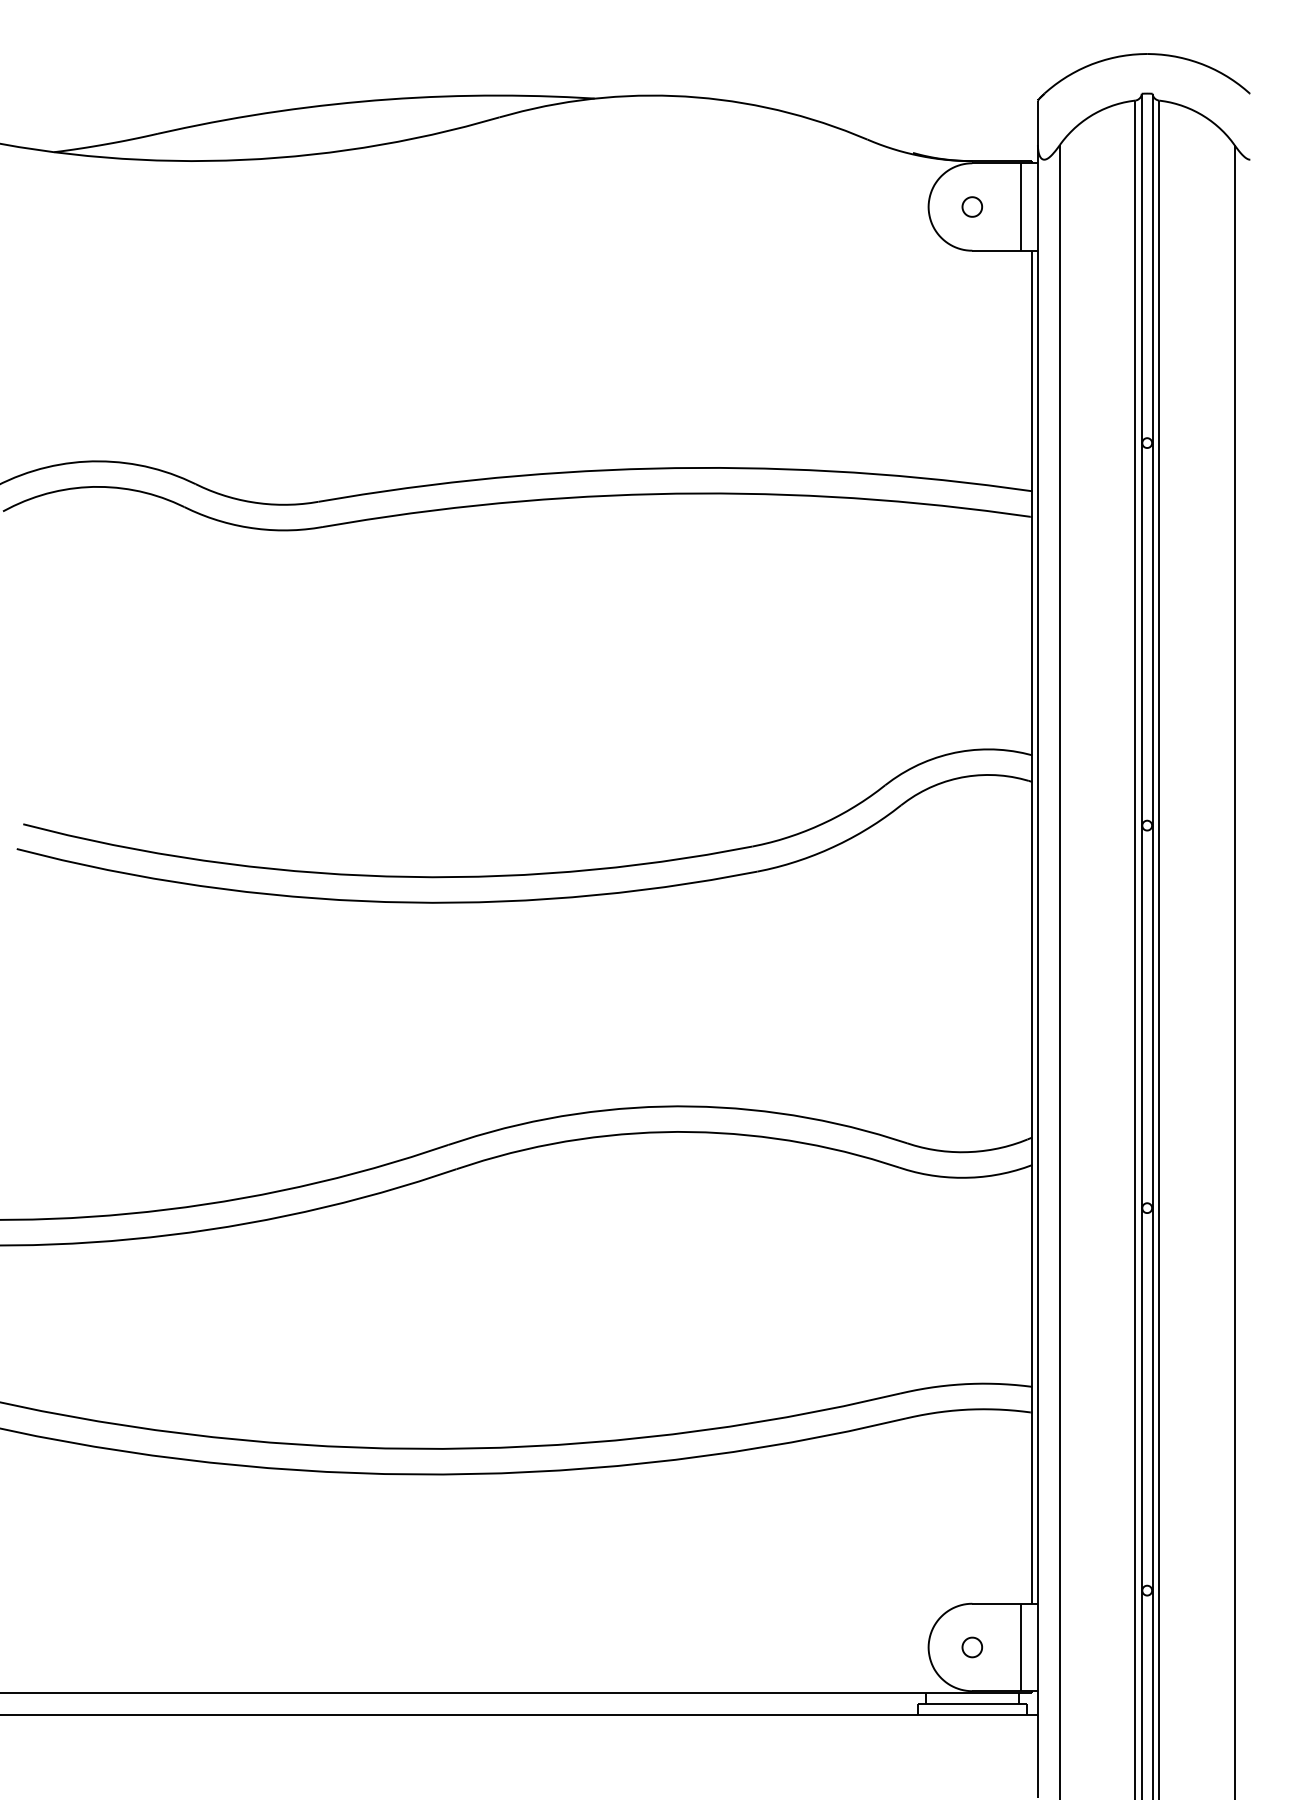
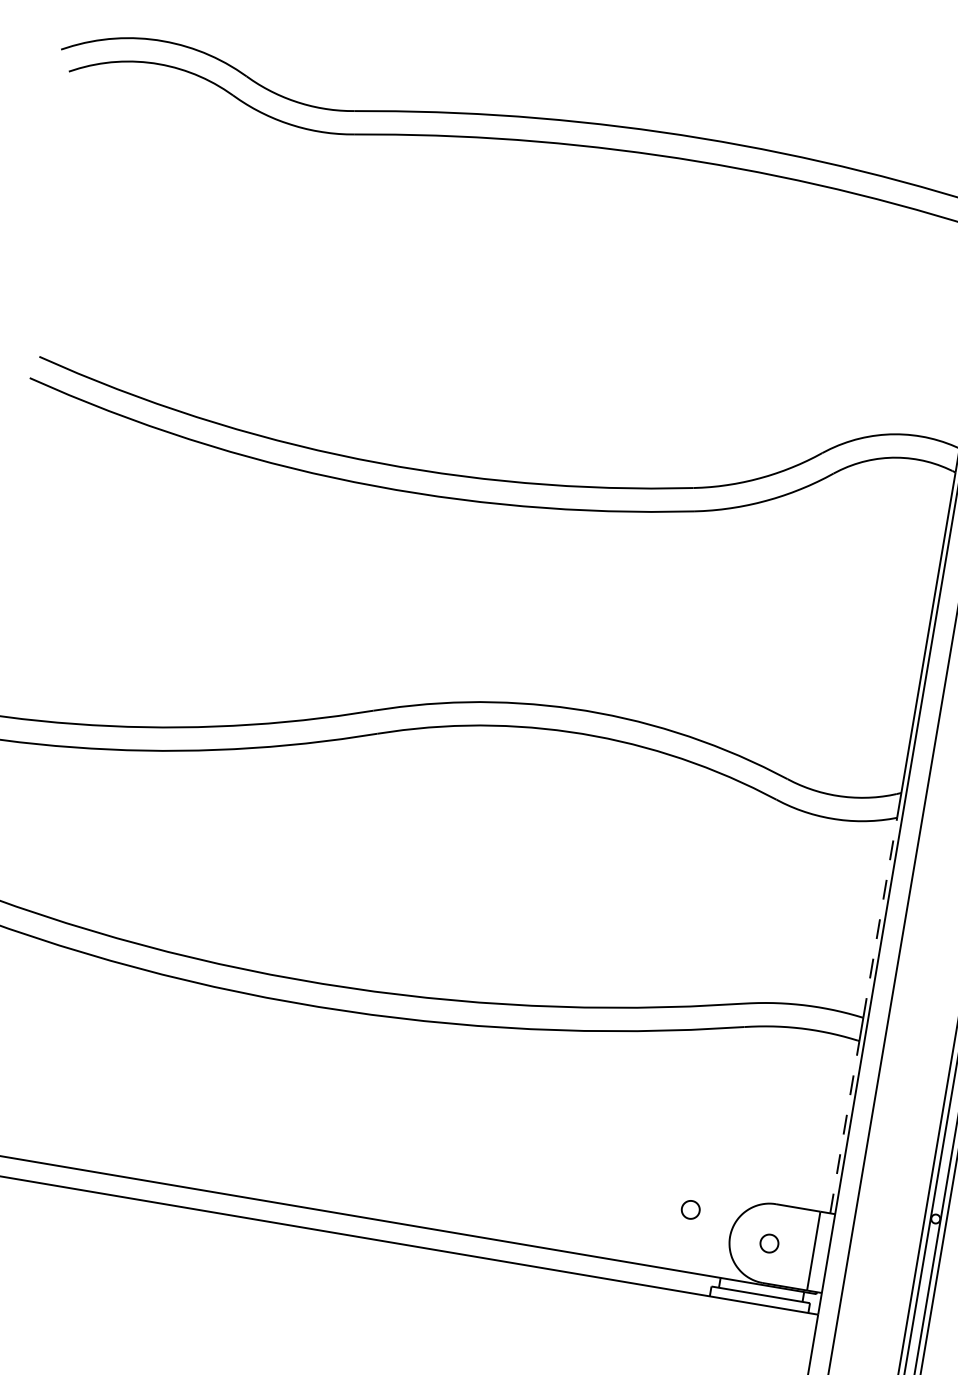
line: (1032, 1275) -> (880, 917), solid -> dashed
line: (1032, 1508) -> (844, 1127), solid -> dashed
curve: (874, 1630) -> (683, 1213), added

